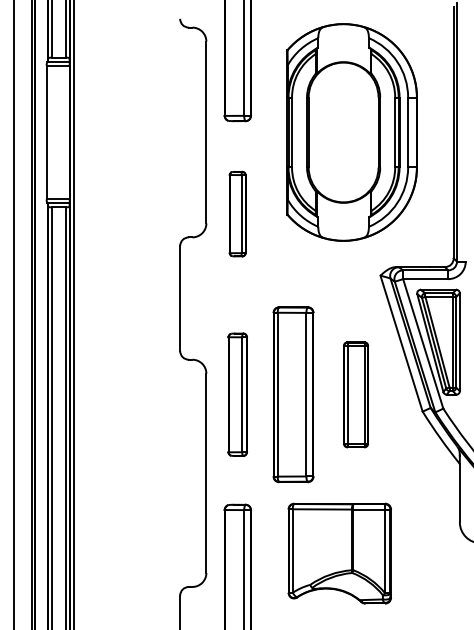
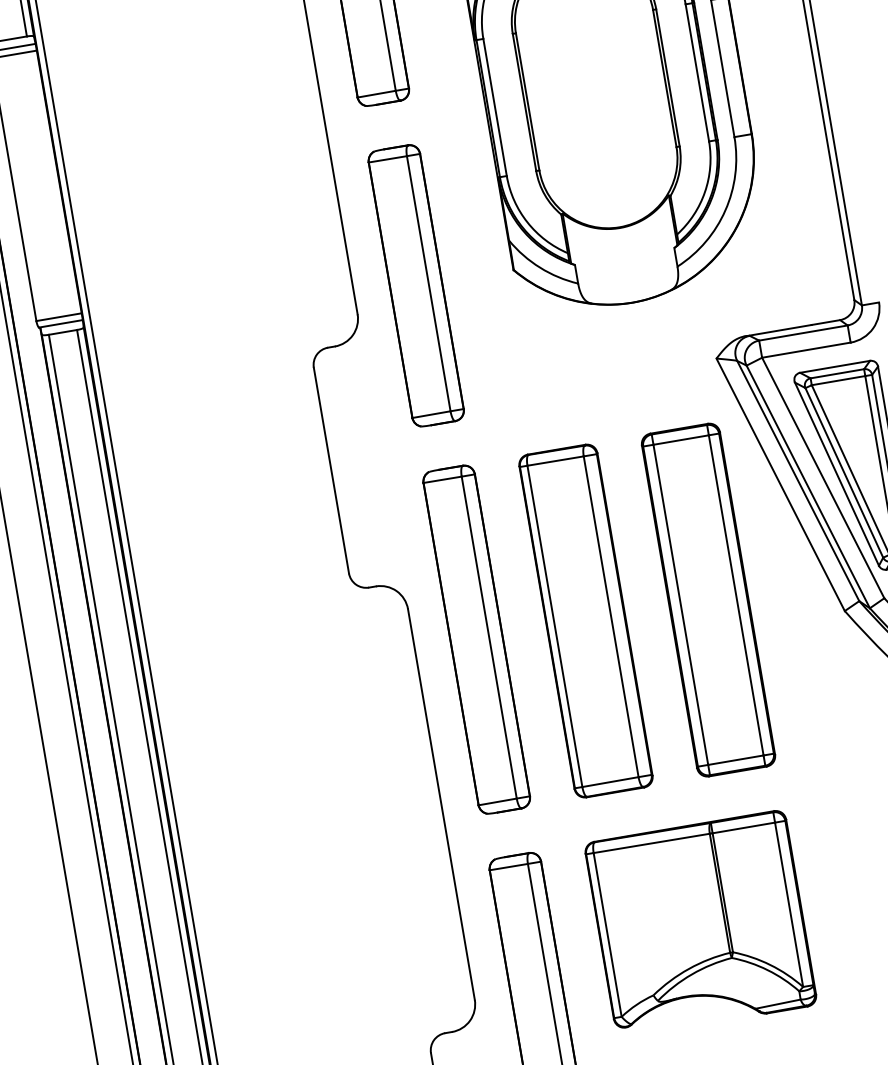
part: (237, 213) -> (415, 284), size x1.67
part: (237, 394) -> (475, 639), size x1.43
part: (355, 394) -> (707, 599), size x1.67
part: (339, 553) -> (700, 924), moved

